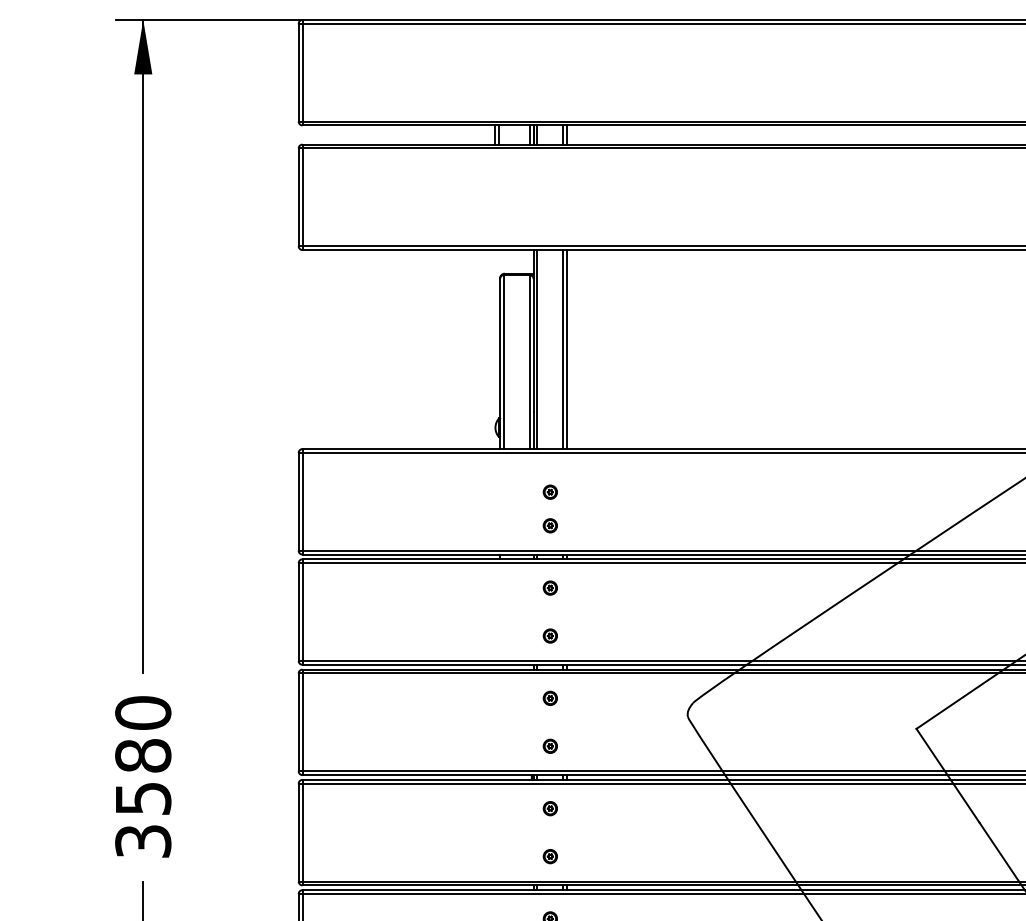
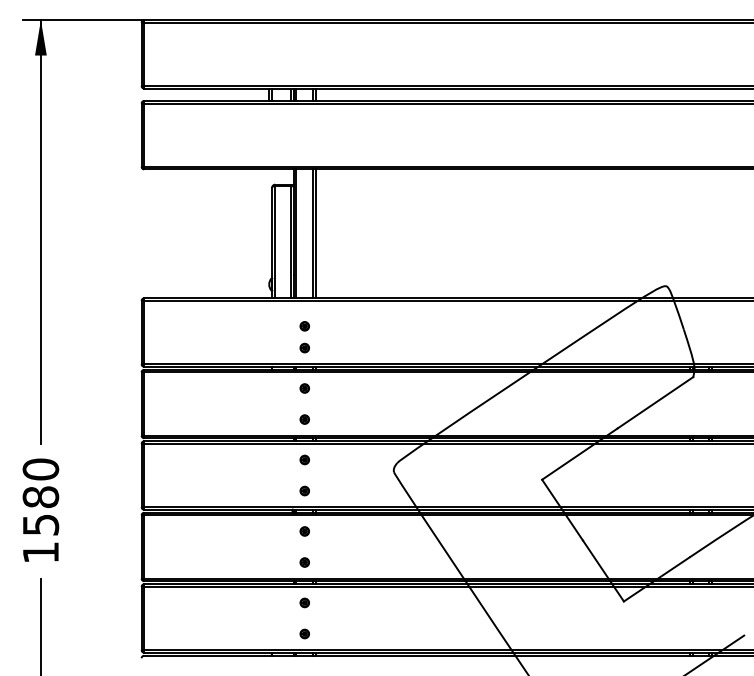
text: (142, 841) -> (40, 552), 3580 -> 1580

